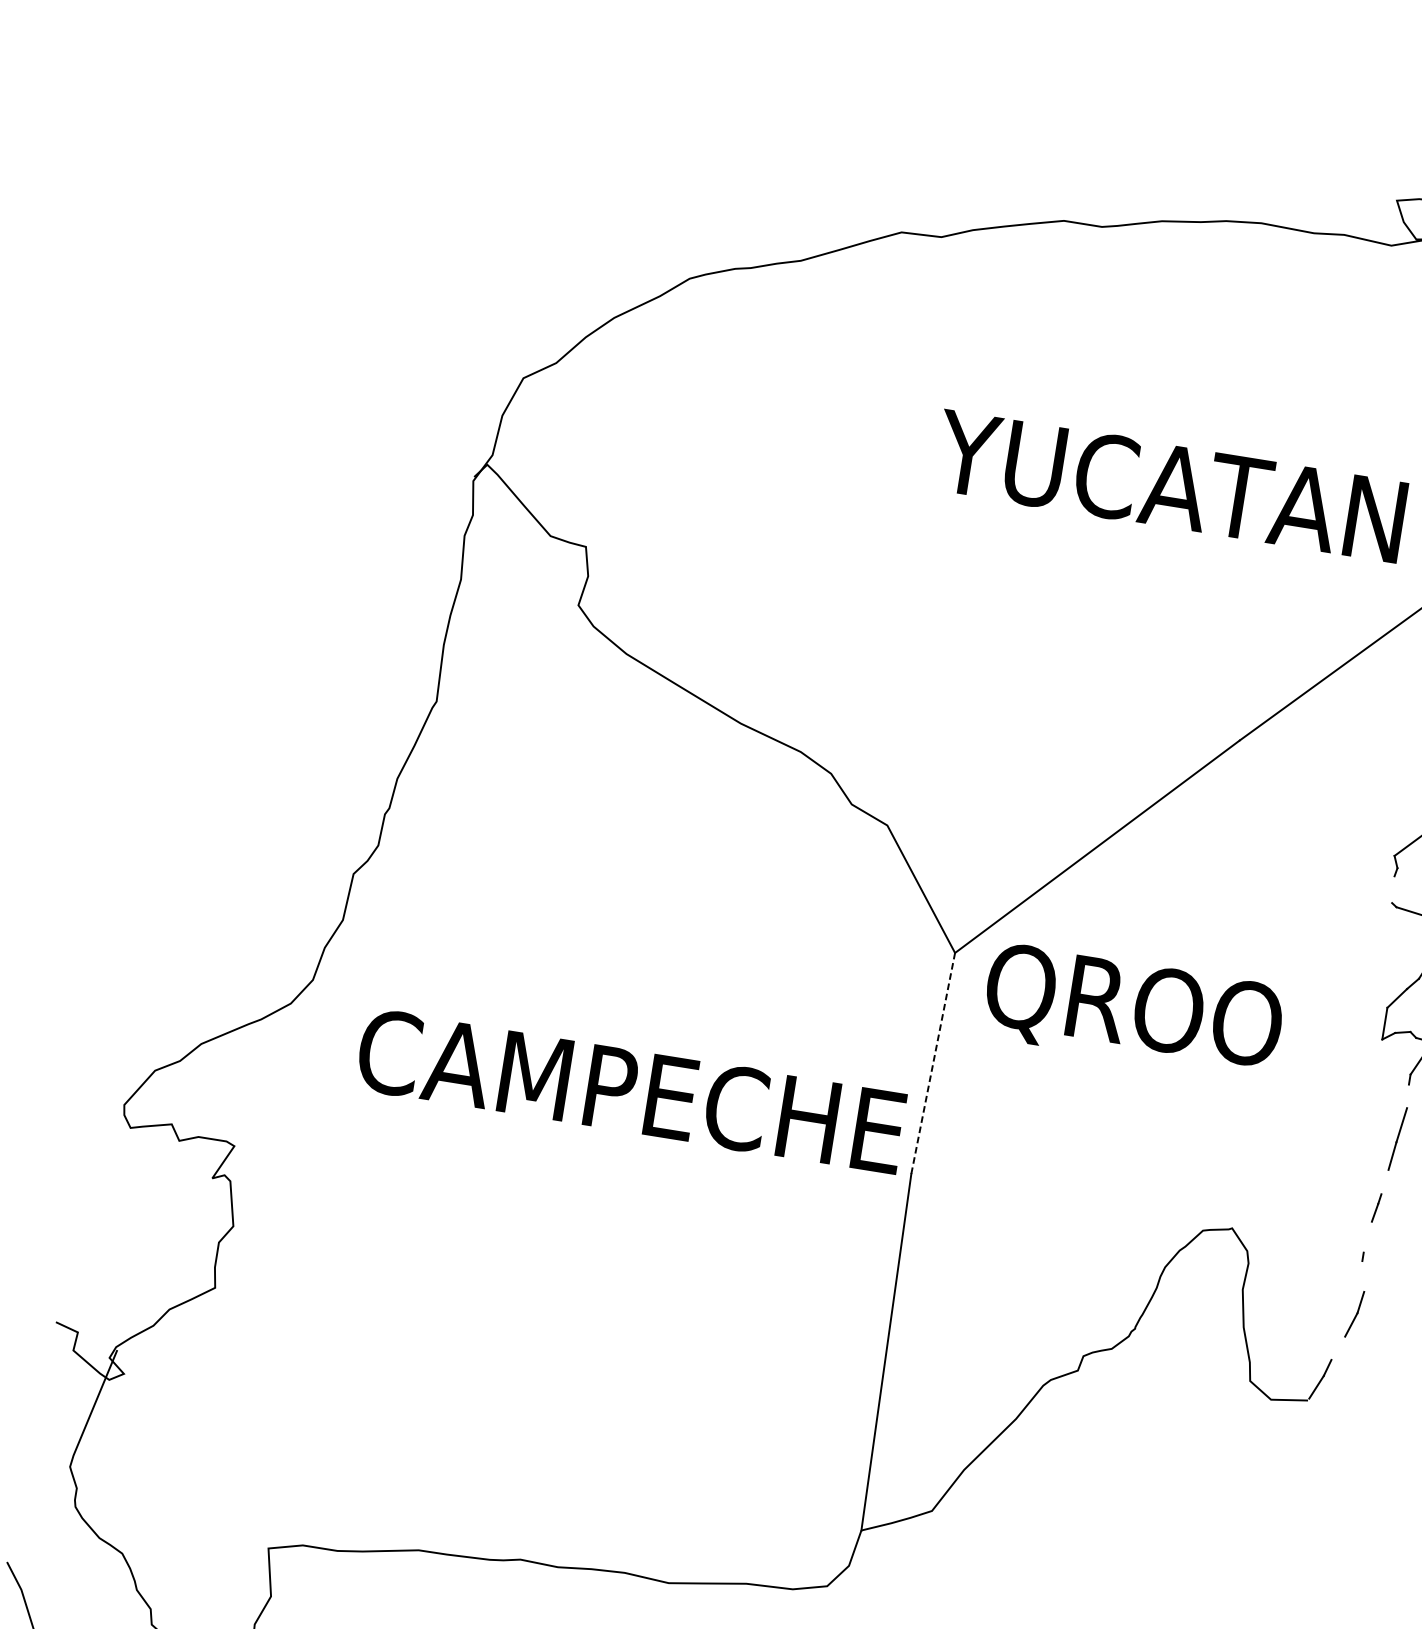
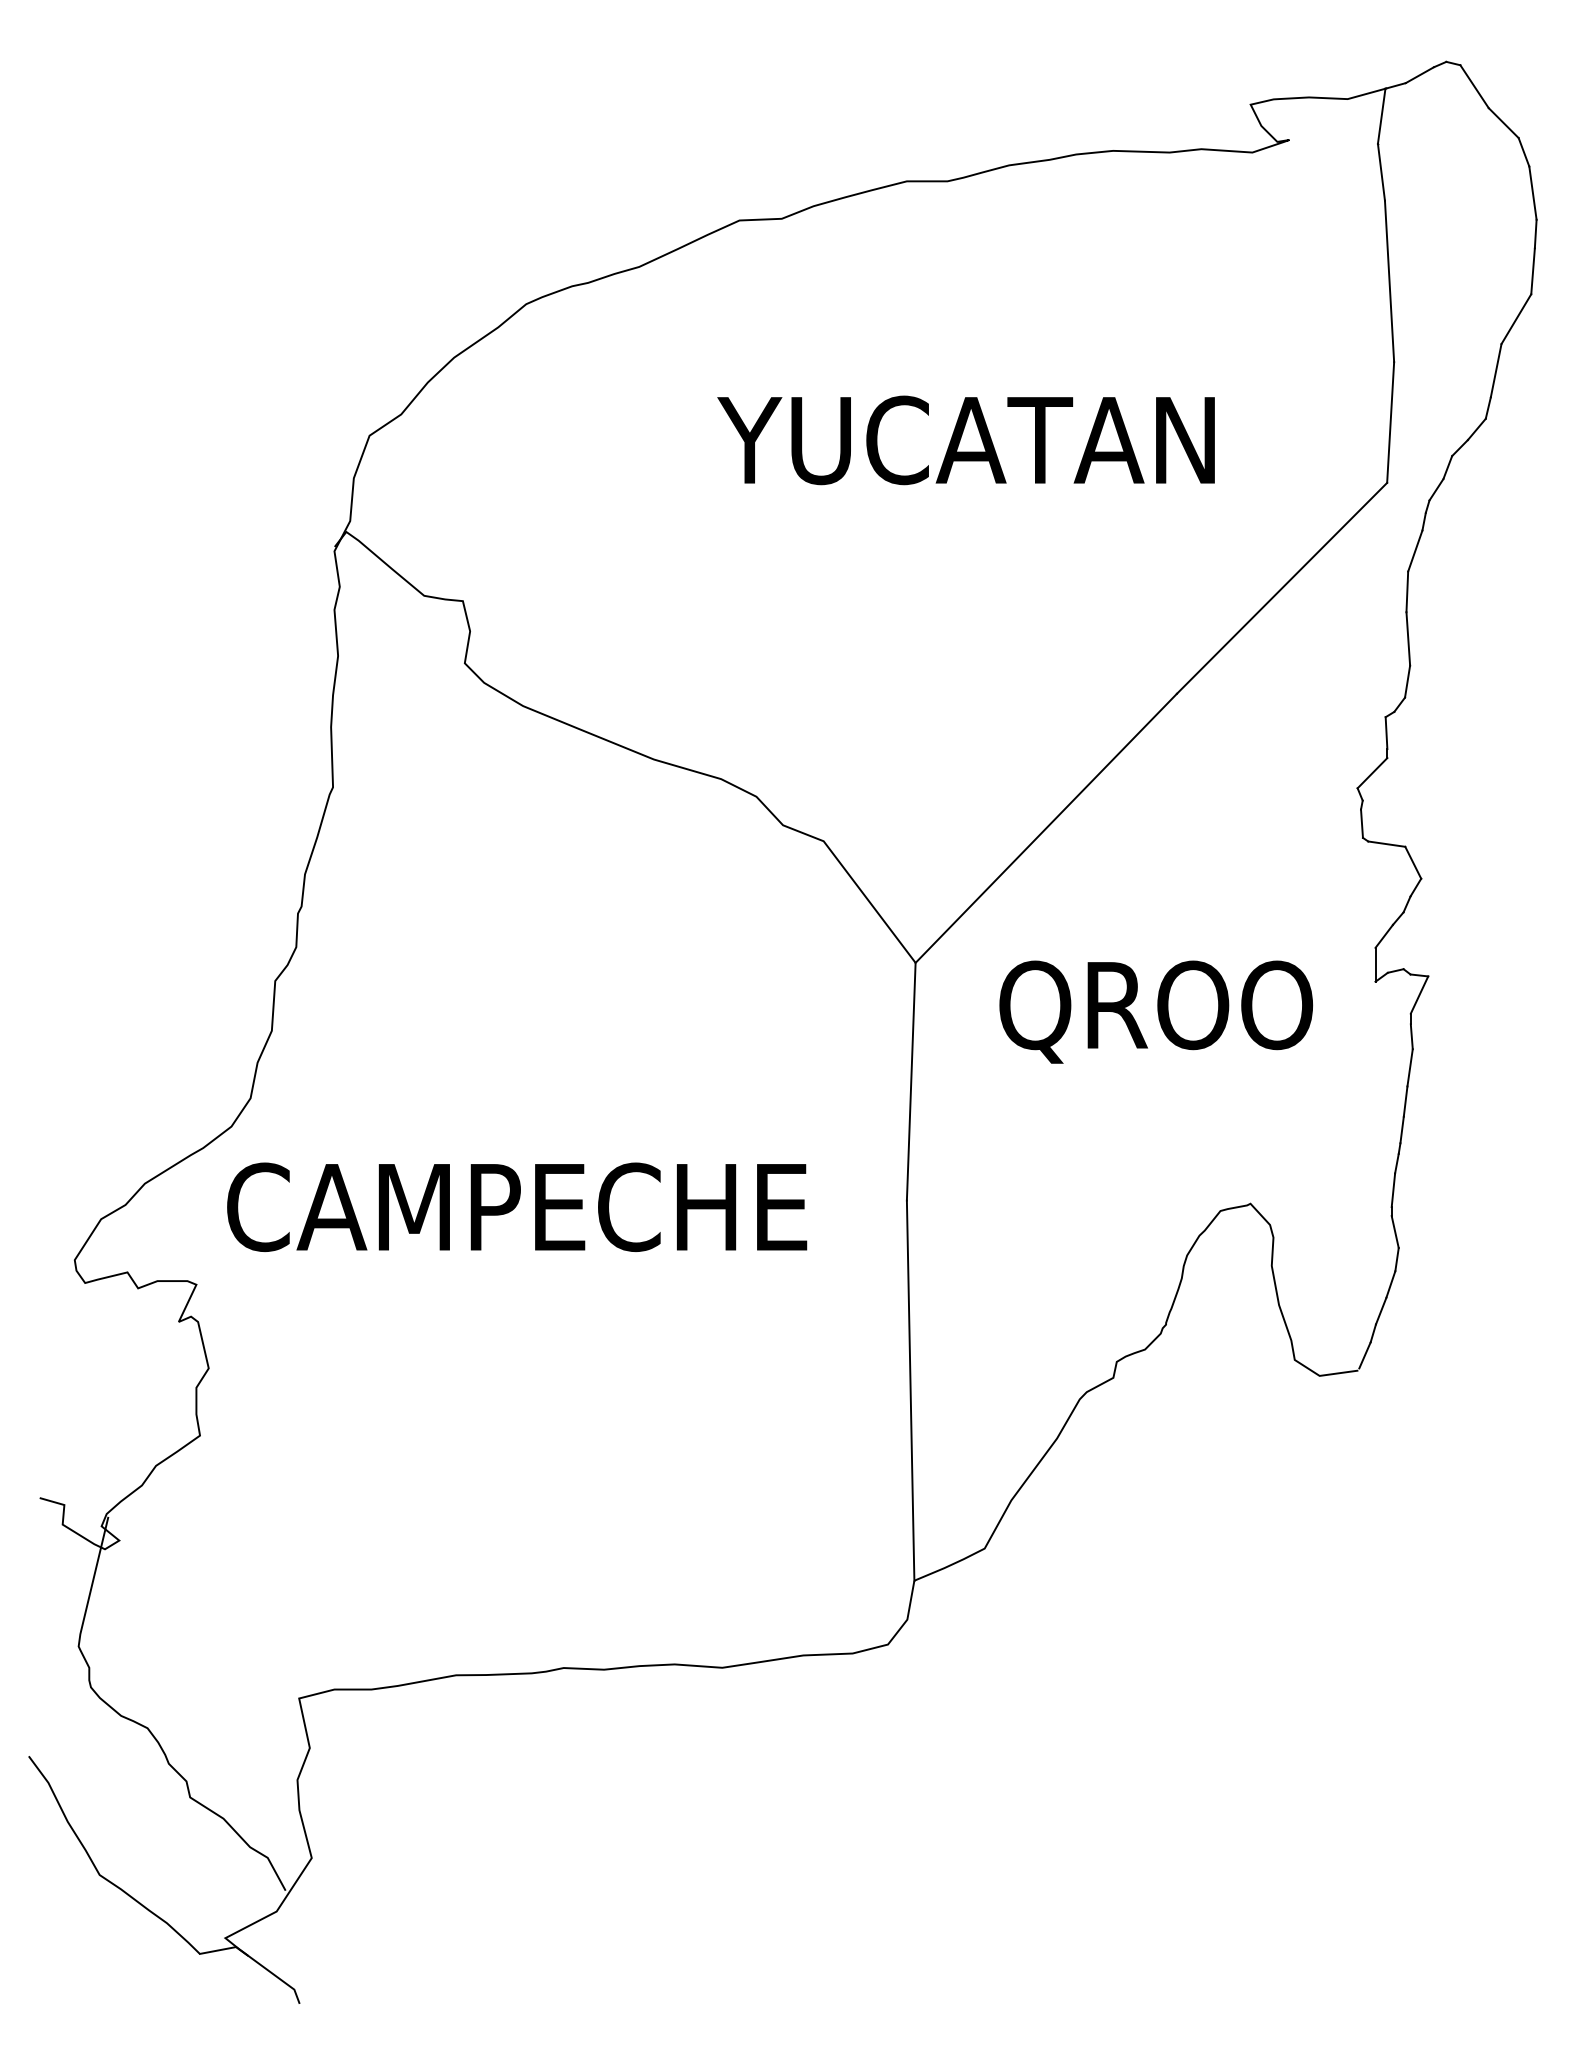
text: (1169, 486) -> (965, 440), moved
line: (1392, 889) -> (1361, 823), added
text: (1132, 1010) -> (1155, 1011), moved
line: (933, 1063) -> (911, 1081), dashed -> solid
text: (631, 1090) -> (517, 1206), moved
line: (1407, 1096) -> (1411, 1036), added
line: (1384, 1181) -> (1401, 1129), added
line: (1367, 1237) -> (1393, 1190), added
line: (1362, 1276) -> (1394, 1232), added
line: (1337, 1347) -> (1380, 1310), added

